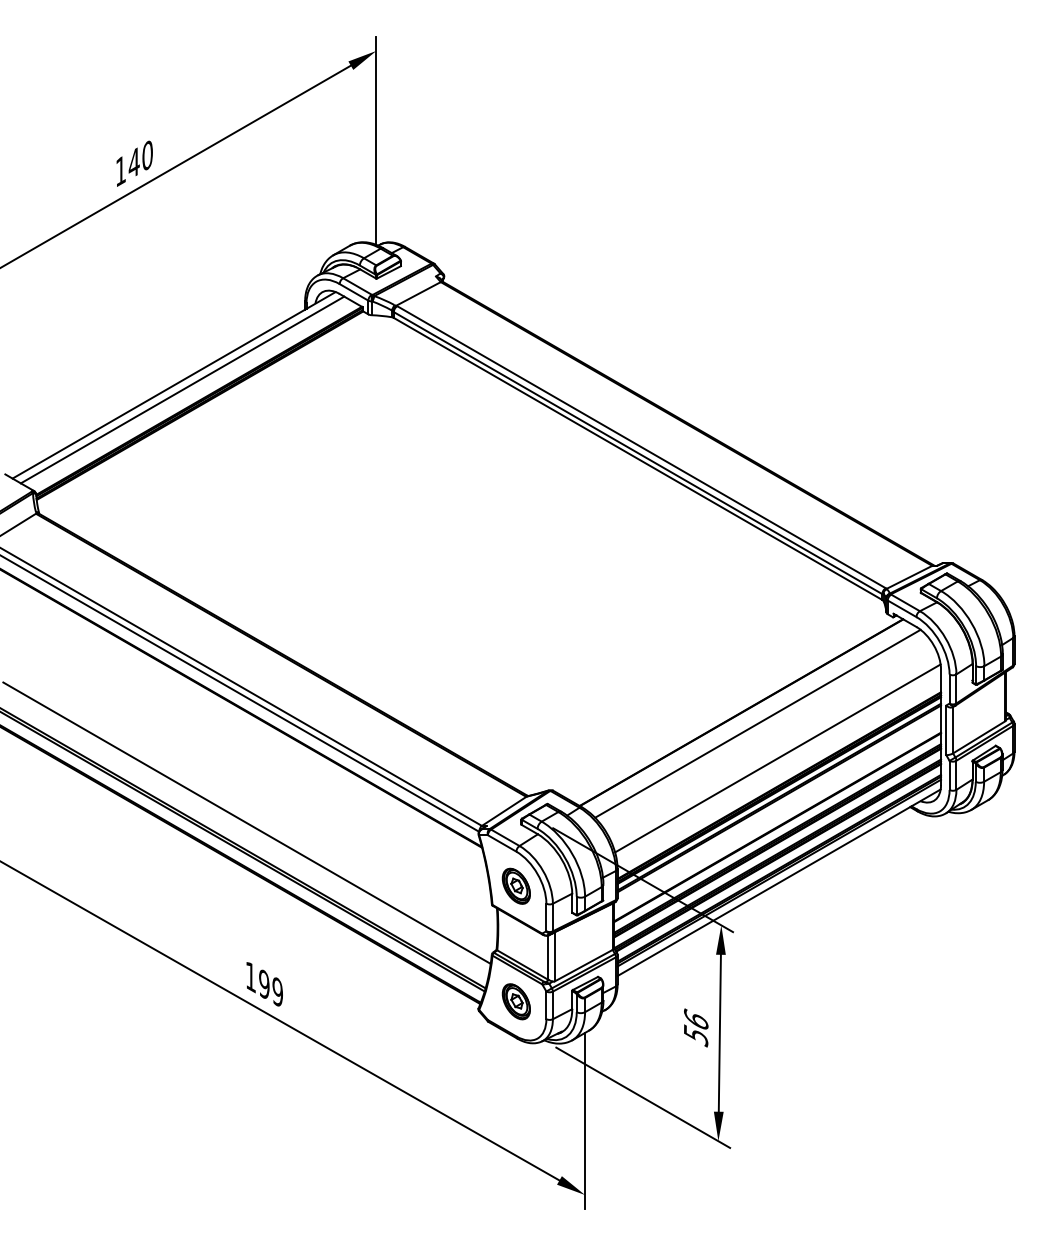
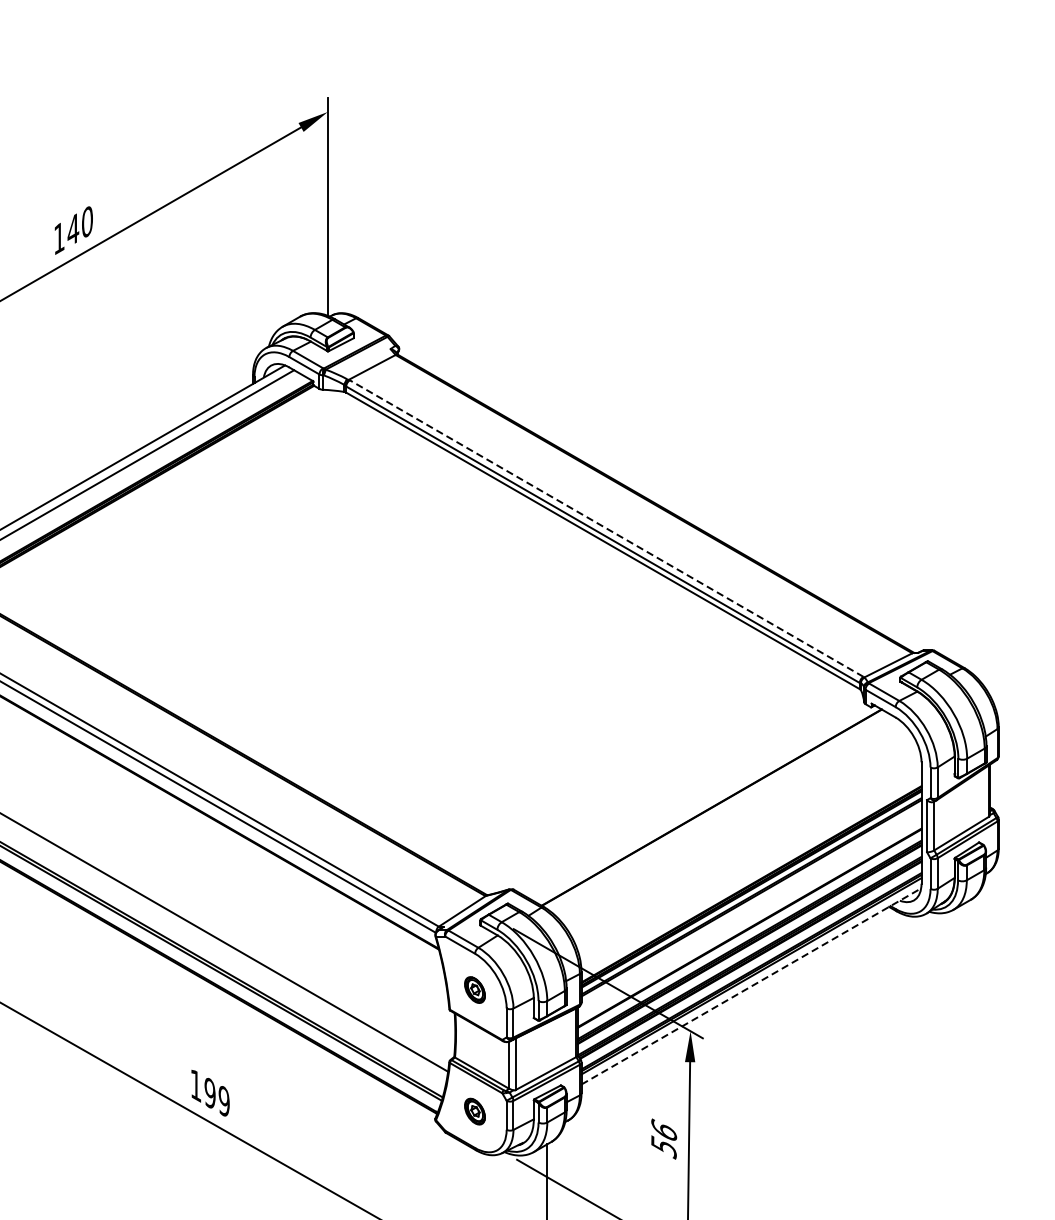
line: (641, 447) -> (606, 528), solid -> dashed
line: (757, 723) -> (728, 819), removed
line: (777, 758) -> (749, 855), removed
line: (779, 882) -> (751, 986), solid -> dashed
part: (515, 885) -> (474, 989), size x0.7
part: (515, 1001) -> (474, 1111), size x0.7

